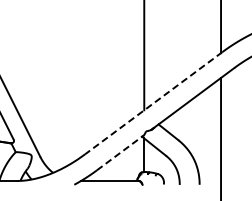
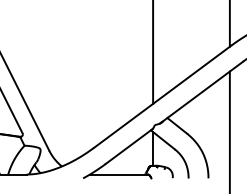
line: (153, 103) -> (162, 97), dashed -> solid
line: (120, 152) -> (129, 146), dashed -> solid

